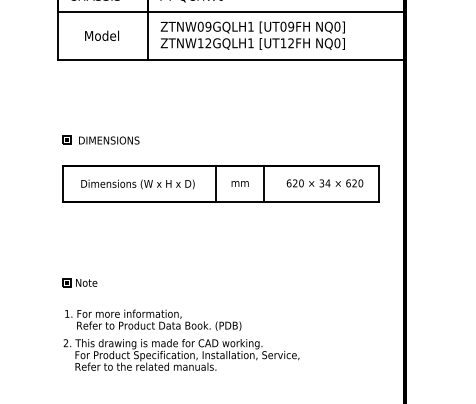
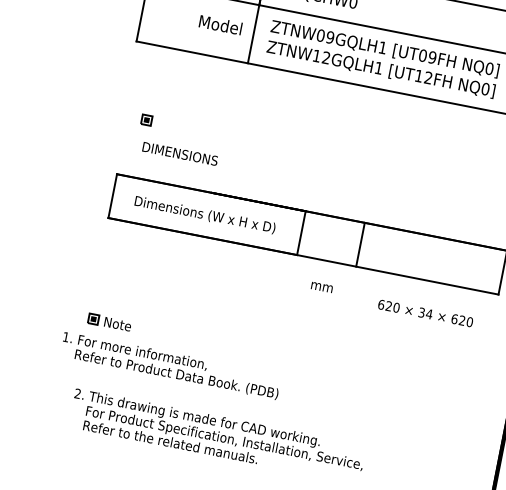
text: (101, 35) -> (220, 24), moved
part: (66, 139) -> (146, 119), moved
text: (239, 183) -> (321, 286), moved
text: (324, 183) -> (424, 313), moved
text: (153, 319) -> (171, 365), moved

